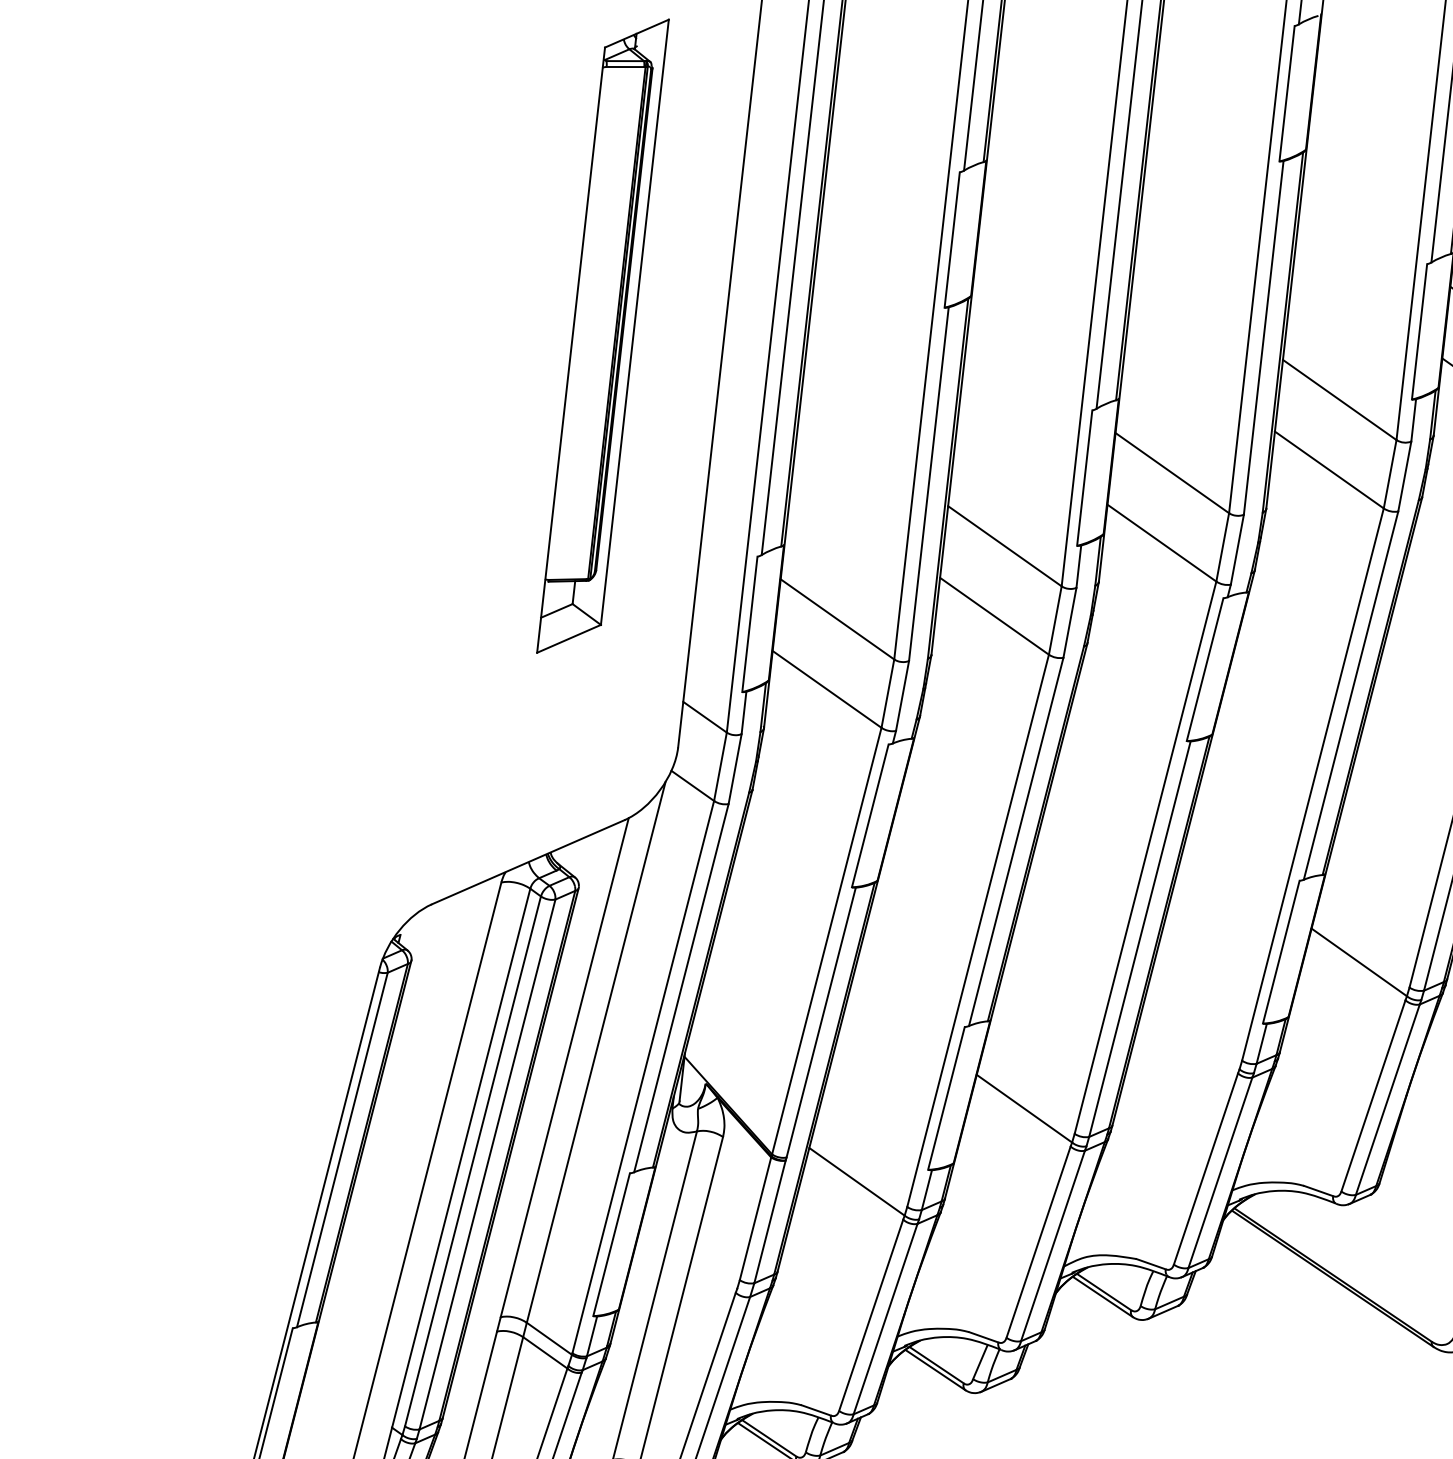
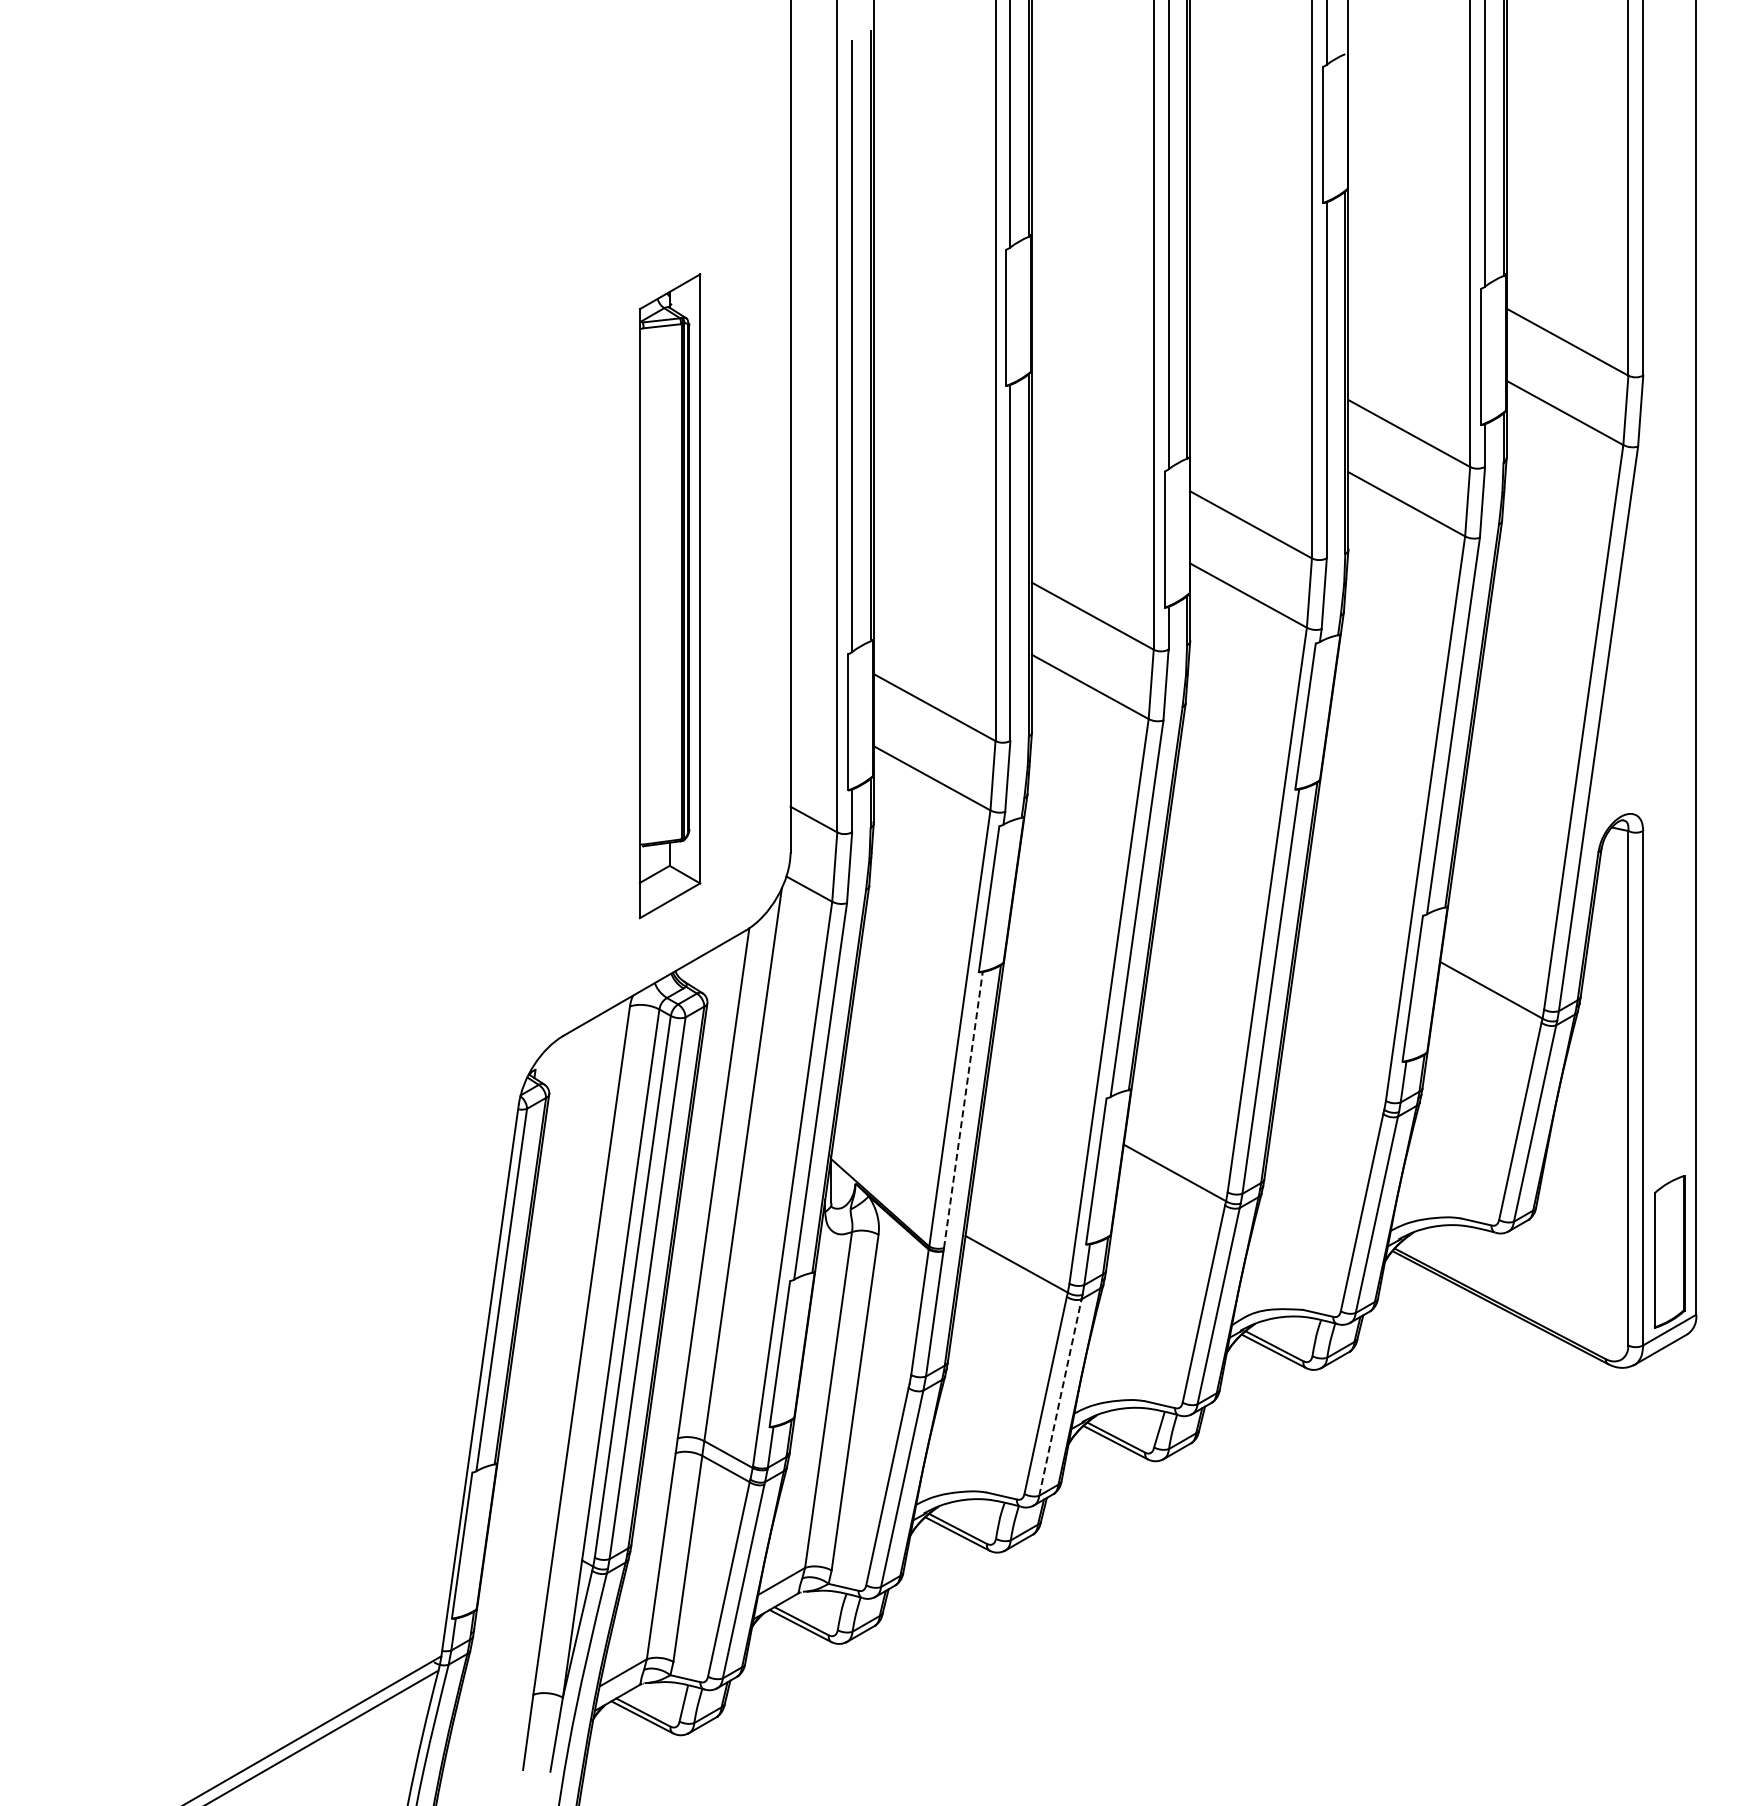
part: (602, 336) -> (669, 596), moved
line: (821, 1022) -> (963, 1109), solid -> dashed
line: (885, 1319) -> (1060, 1397), solid -> dashed

